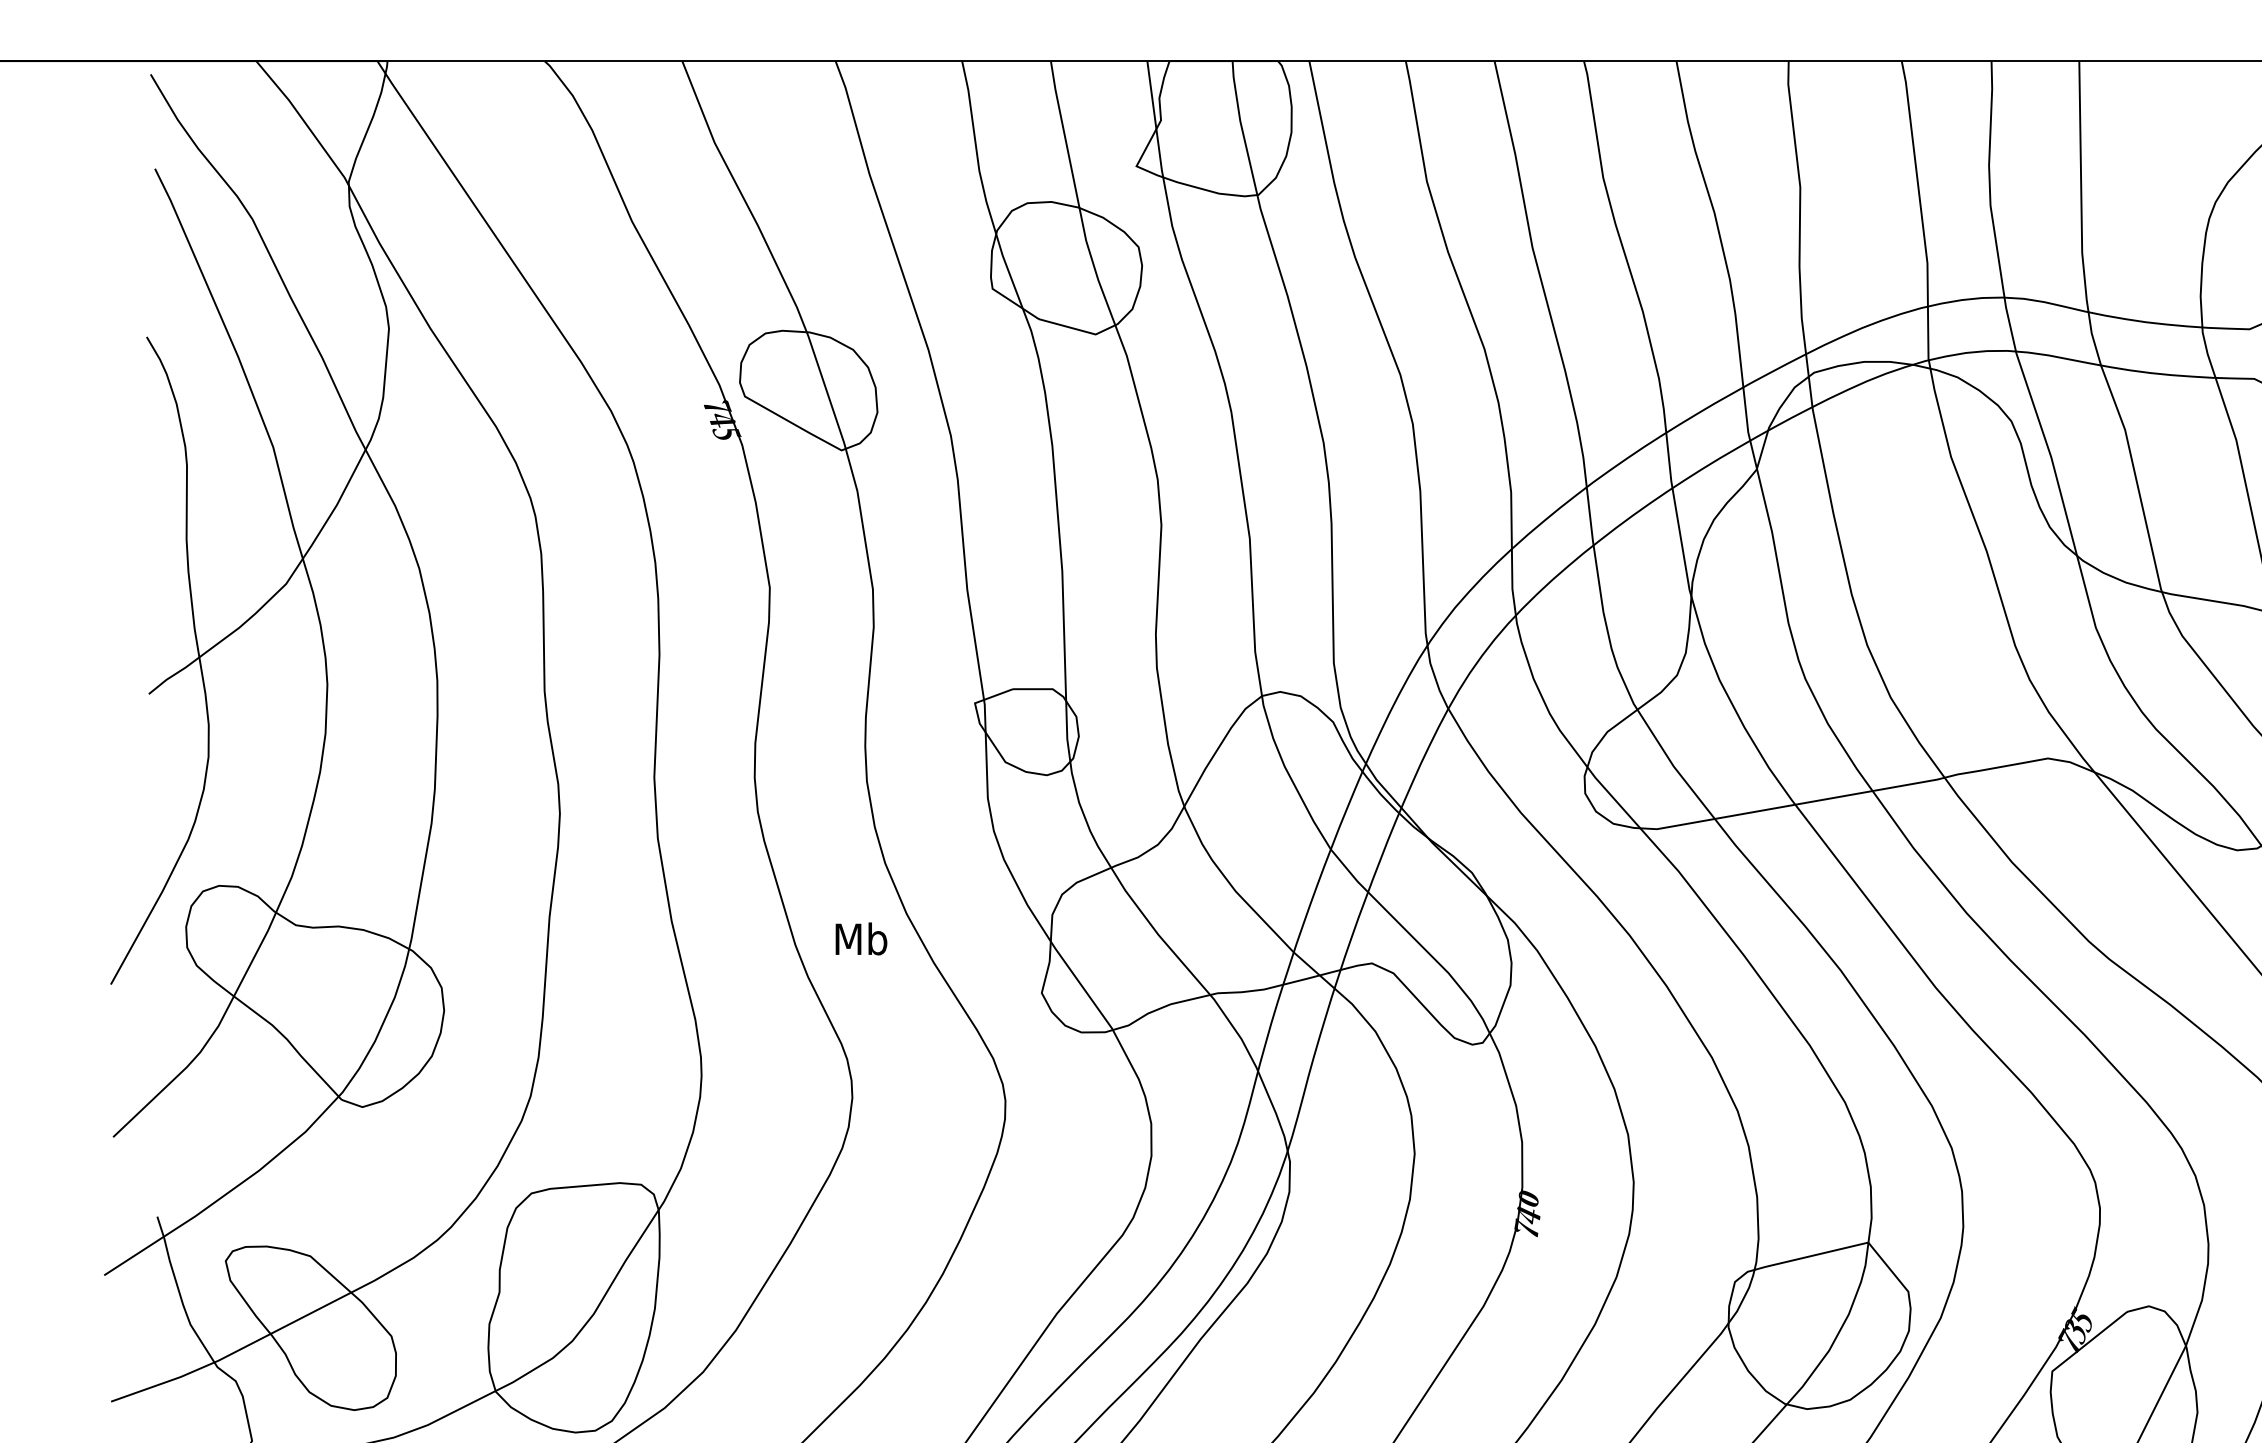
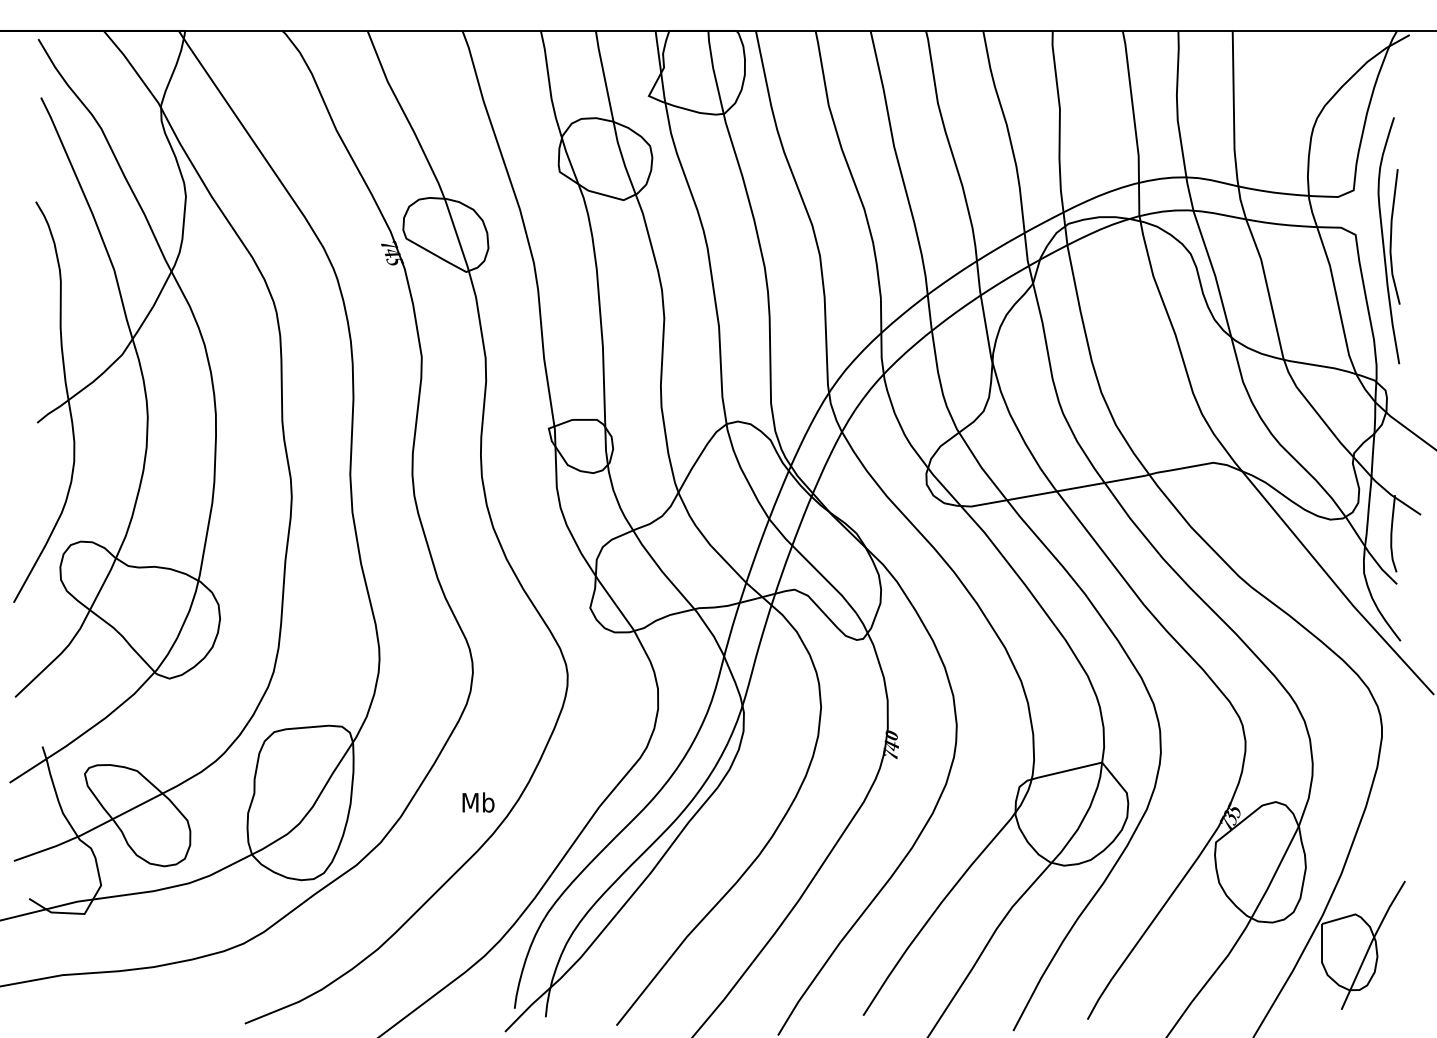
text: (861, 938) -> (478, 802), moved

